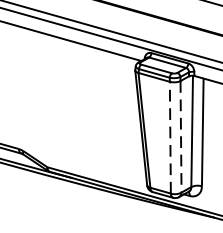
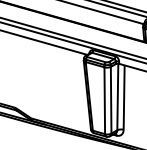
line: (169, 137) -> (104, 100), dashed -> solid
line: (181, 137) -> (111, 100), dashed -> solid

